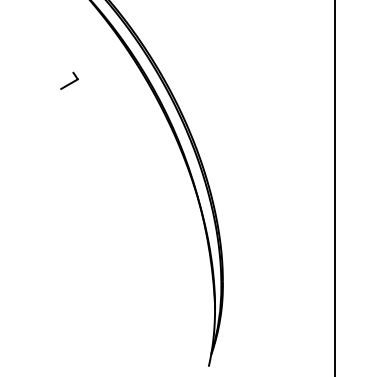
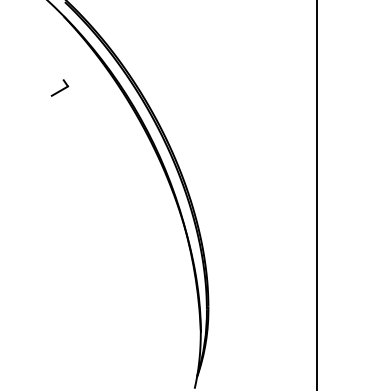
part: (69, 80) -> (59, 87), moved

